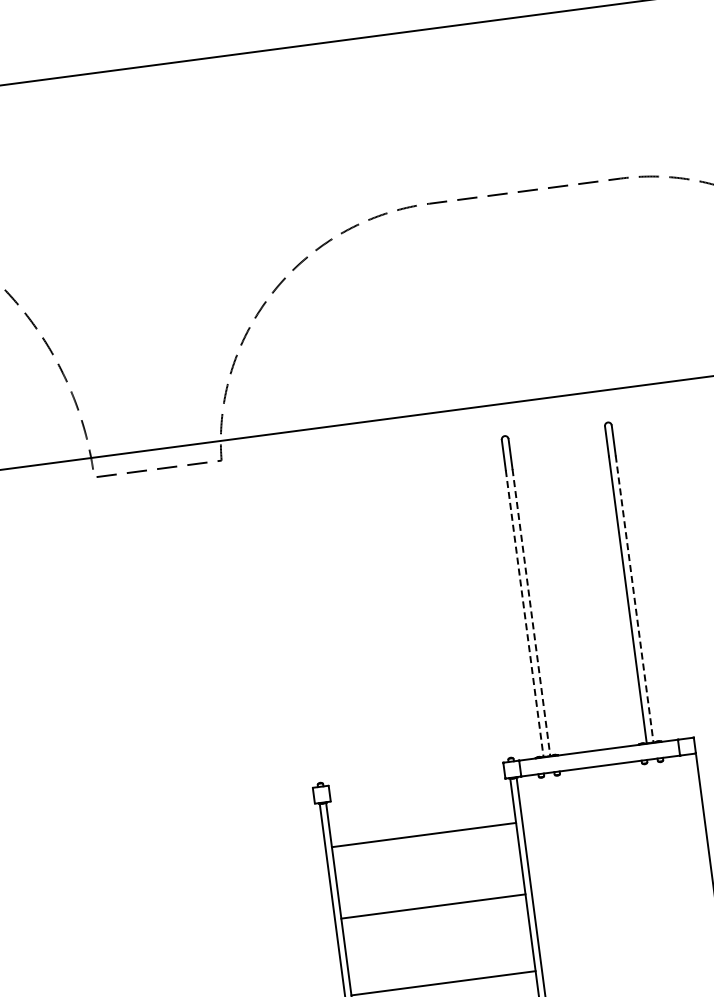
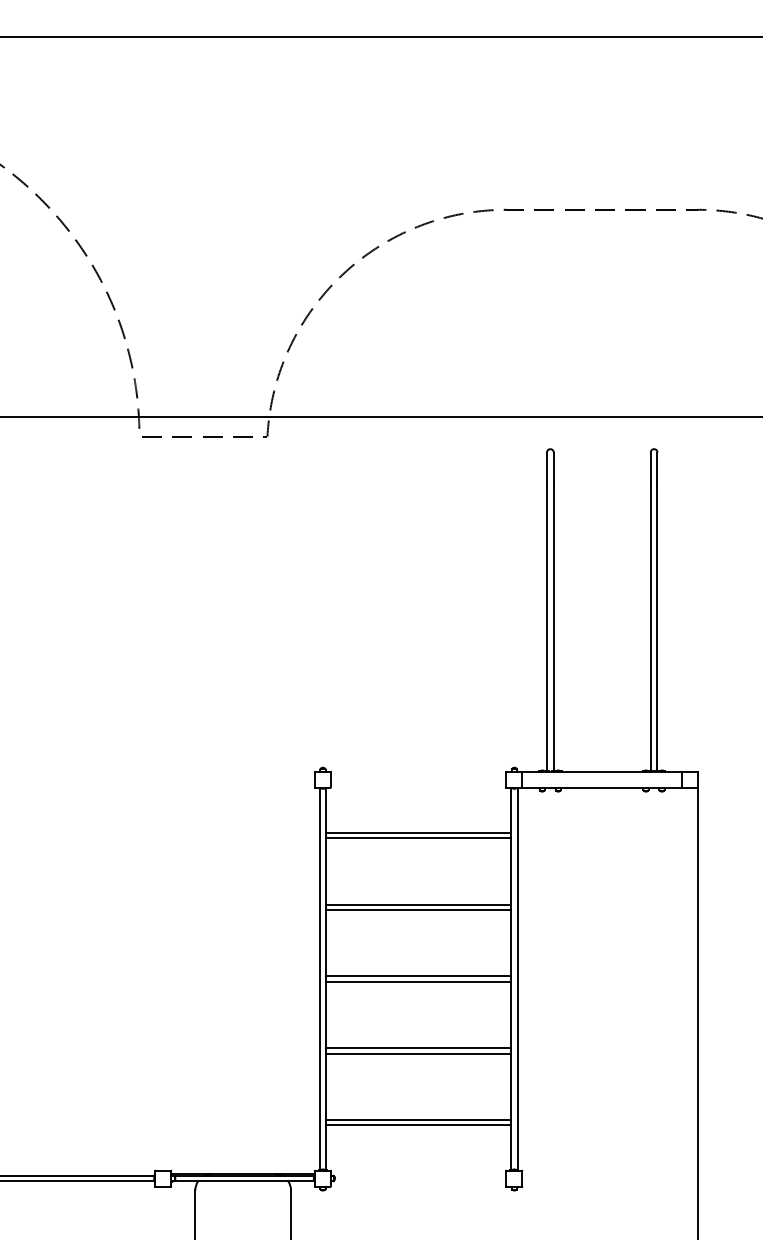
line: (634, 599) -> (657, 627), dashed -> solid
line: (531, 613) -> (553, 627), dashed -> solid
line: (524, 614) -> (546, 627), dashed -> solid
line: (424, 840) -> (418, 838), added
line: (433, 912) -> (418, 910), added
line: (442, 978) -> (418, 976), added

